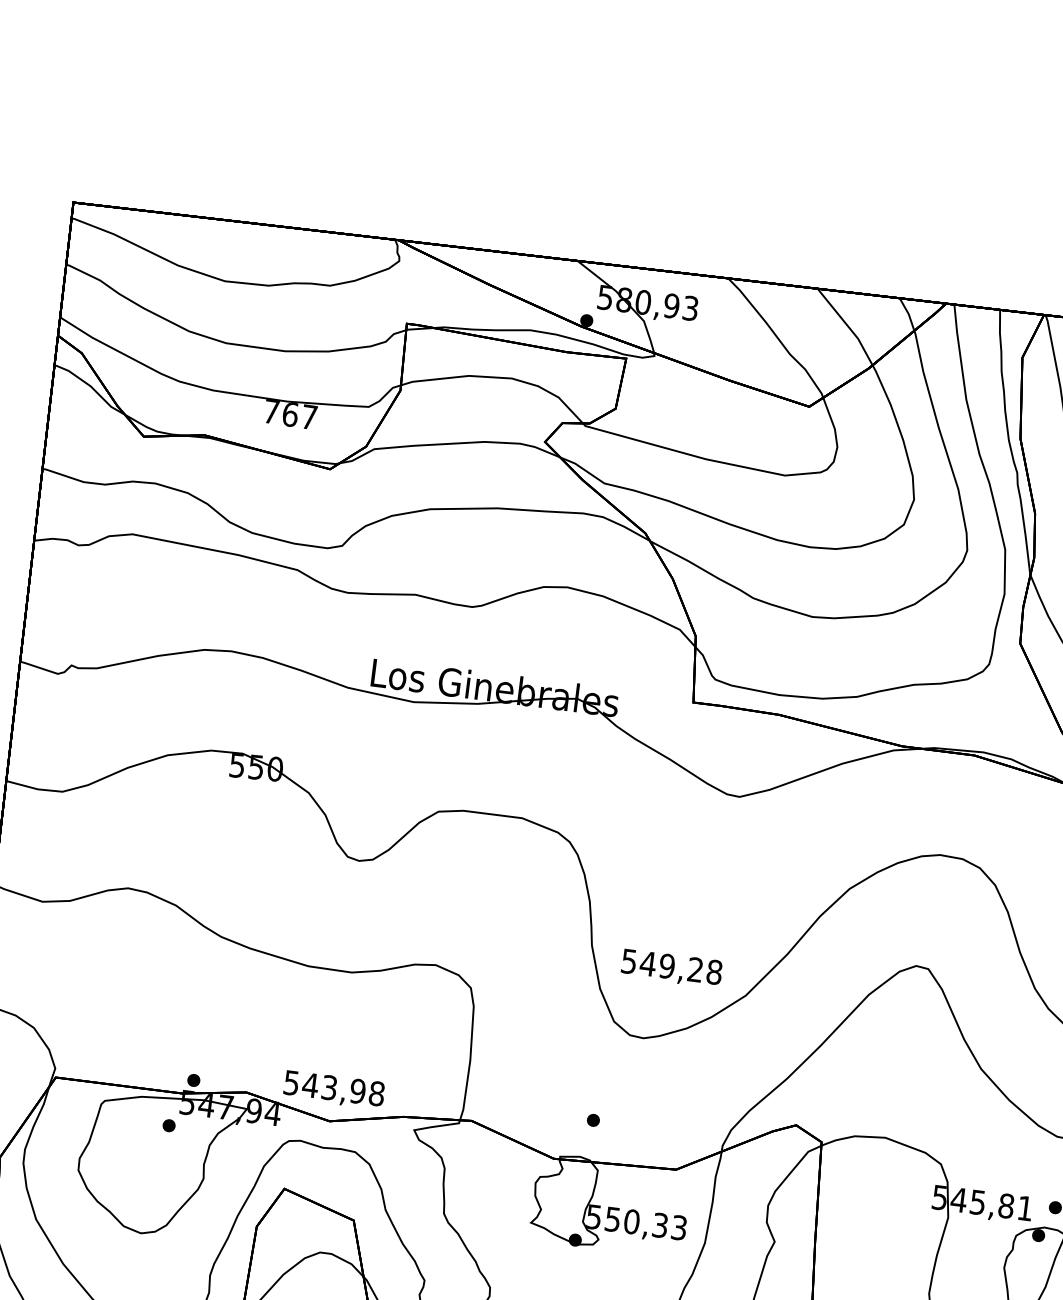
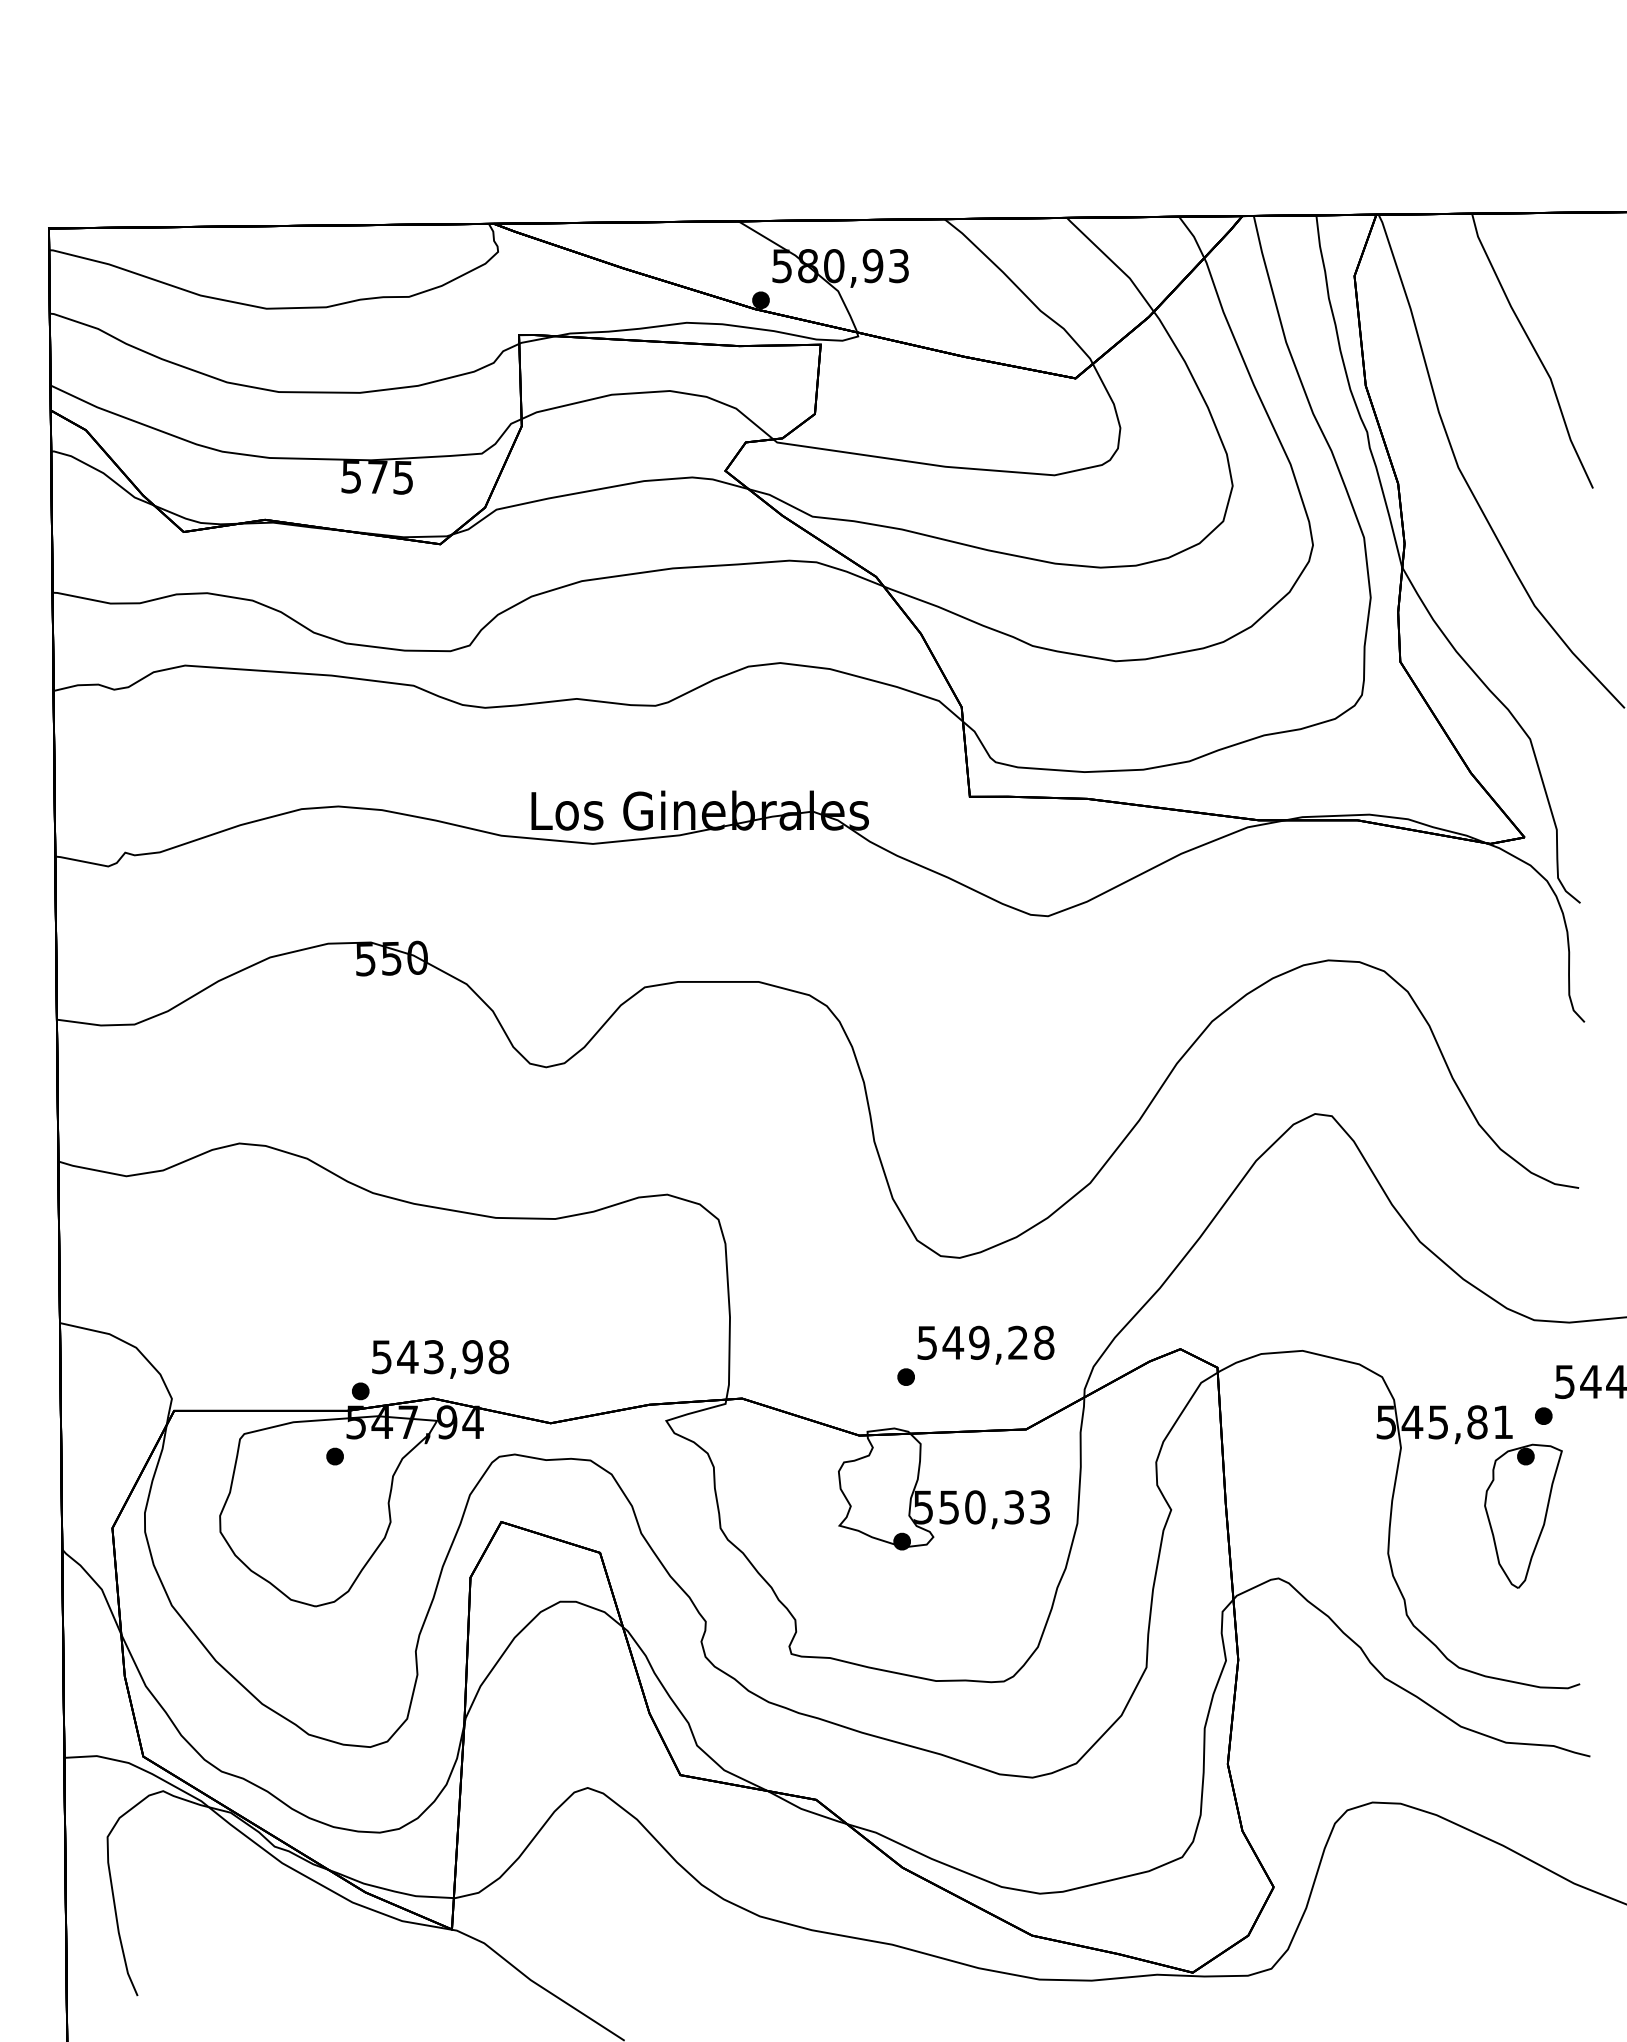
text: (290, 414) -> (377, 477), 767 -> 575
text: (671, 968) -> (985, 1344), moved
text: (334, 1090) -> (440, 1359), moved

